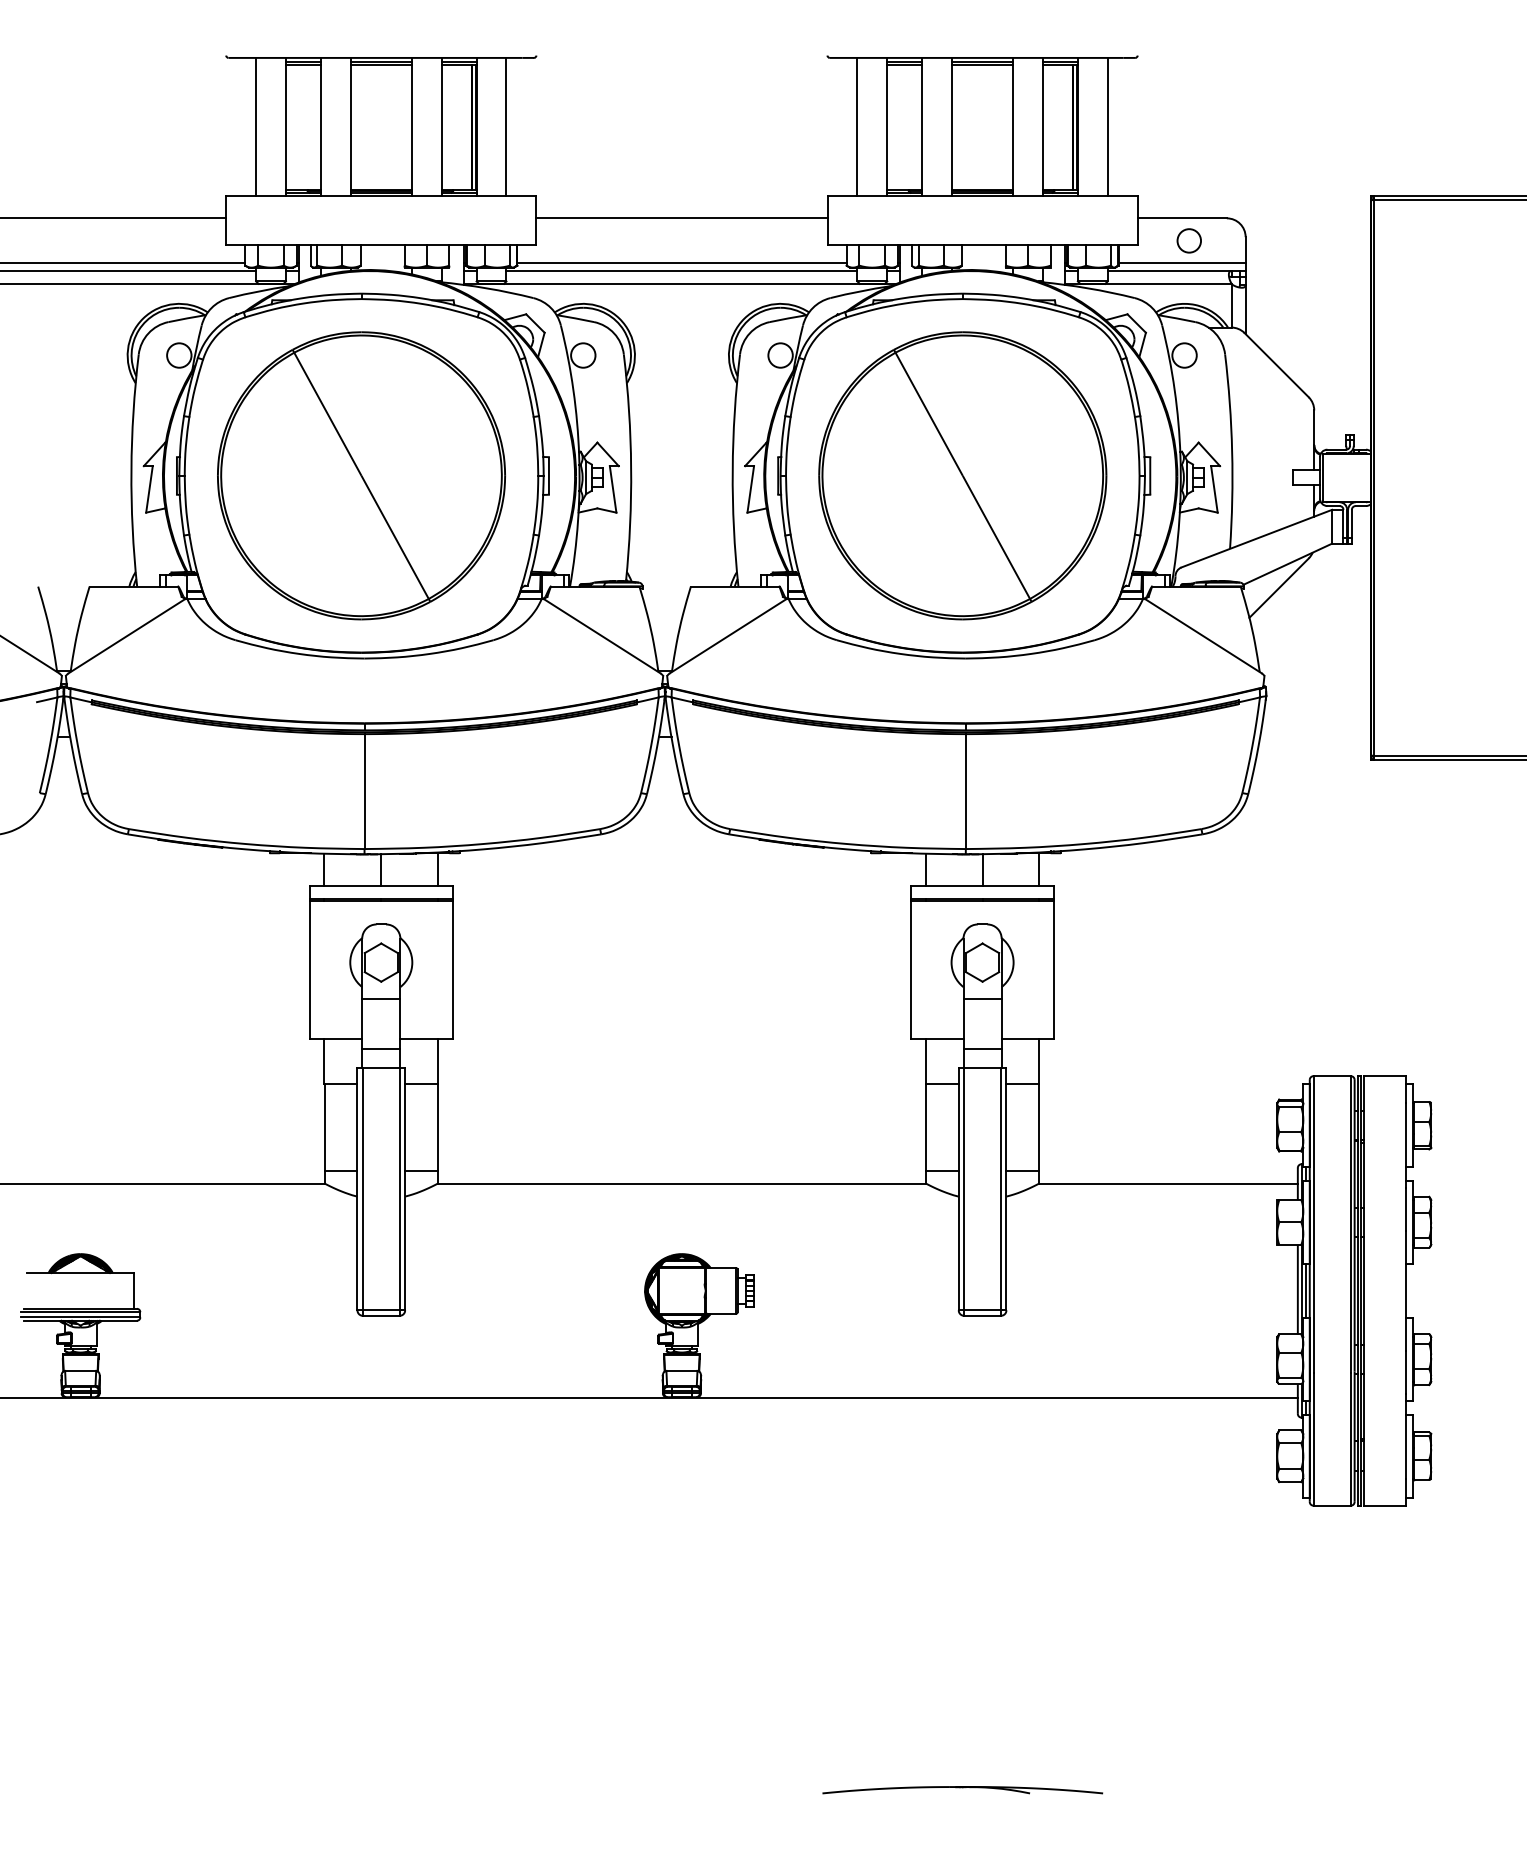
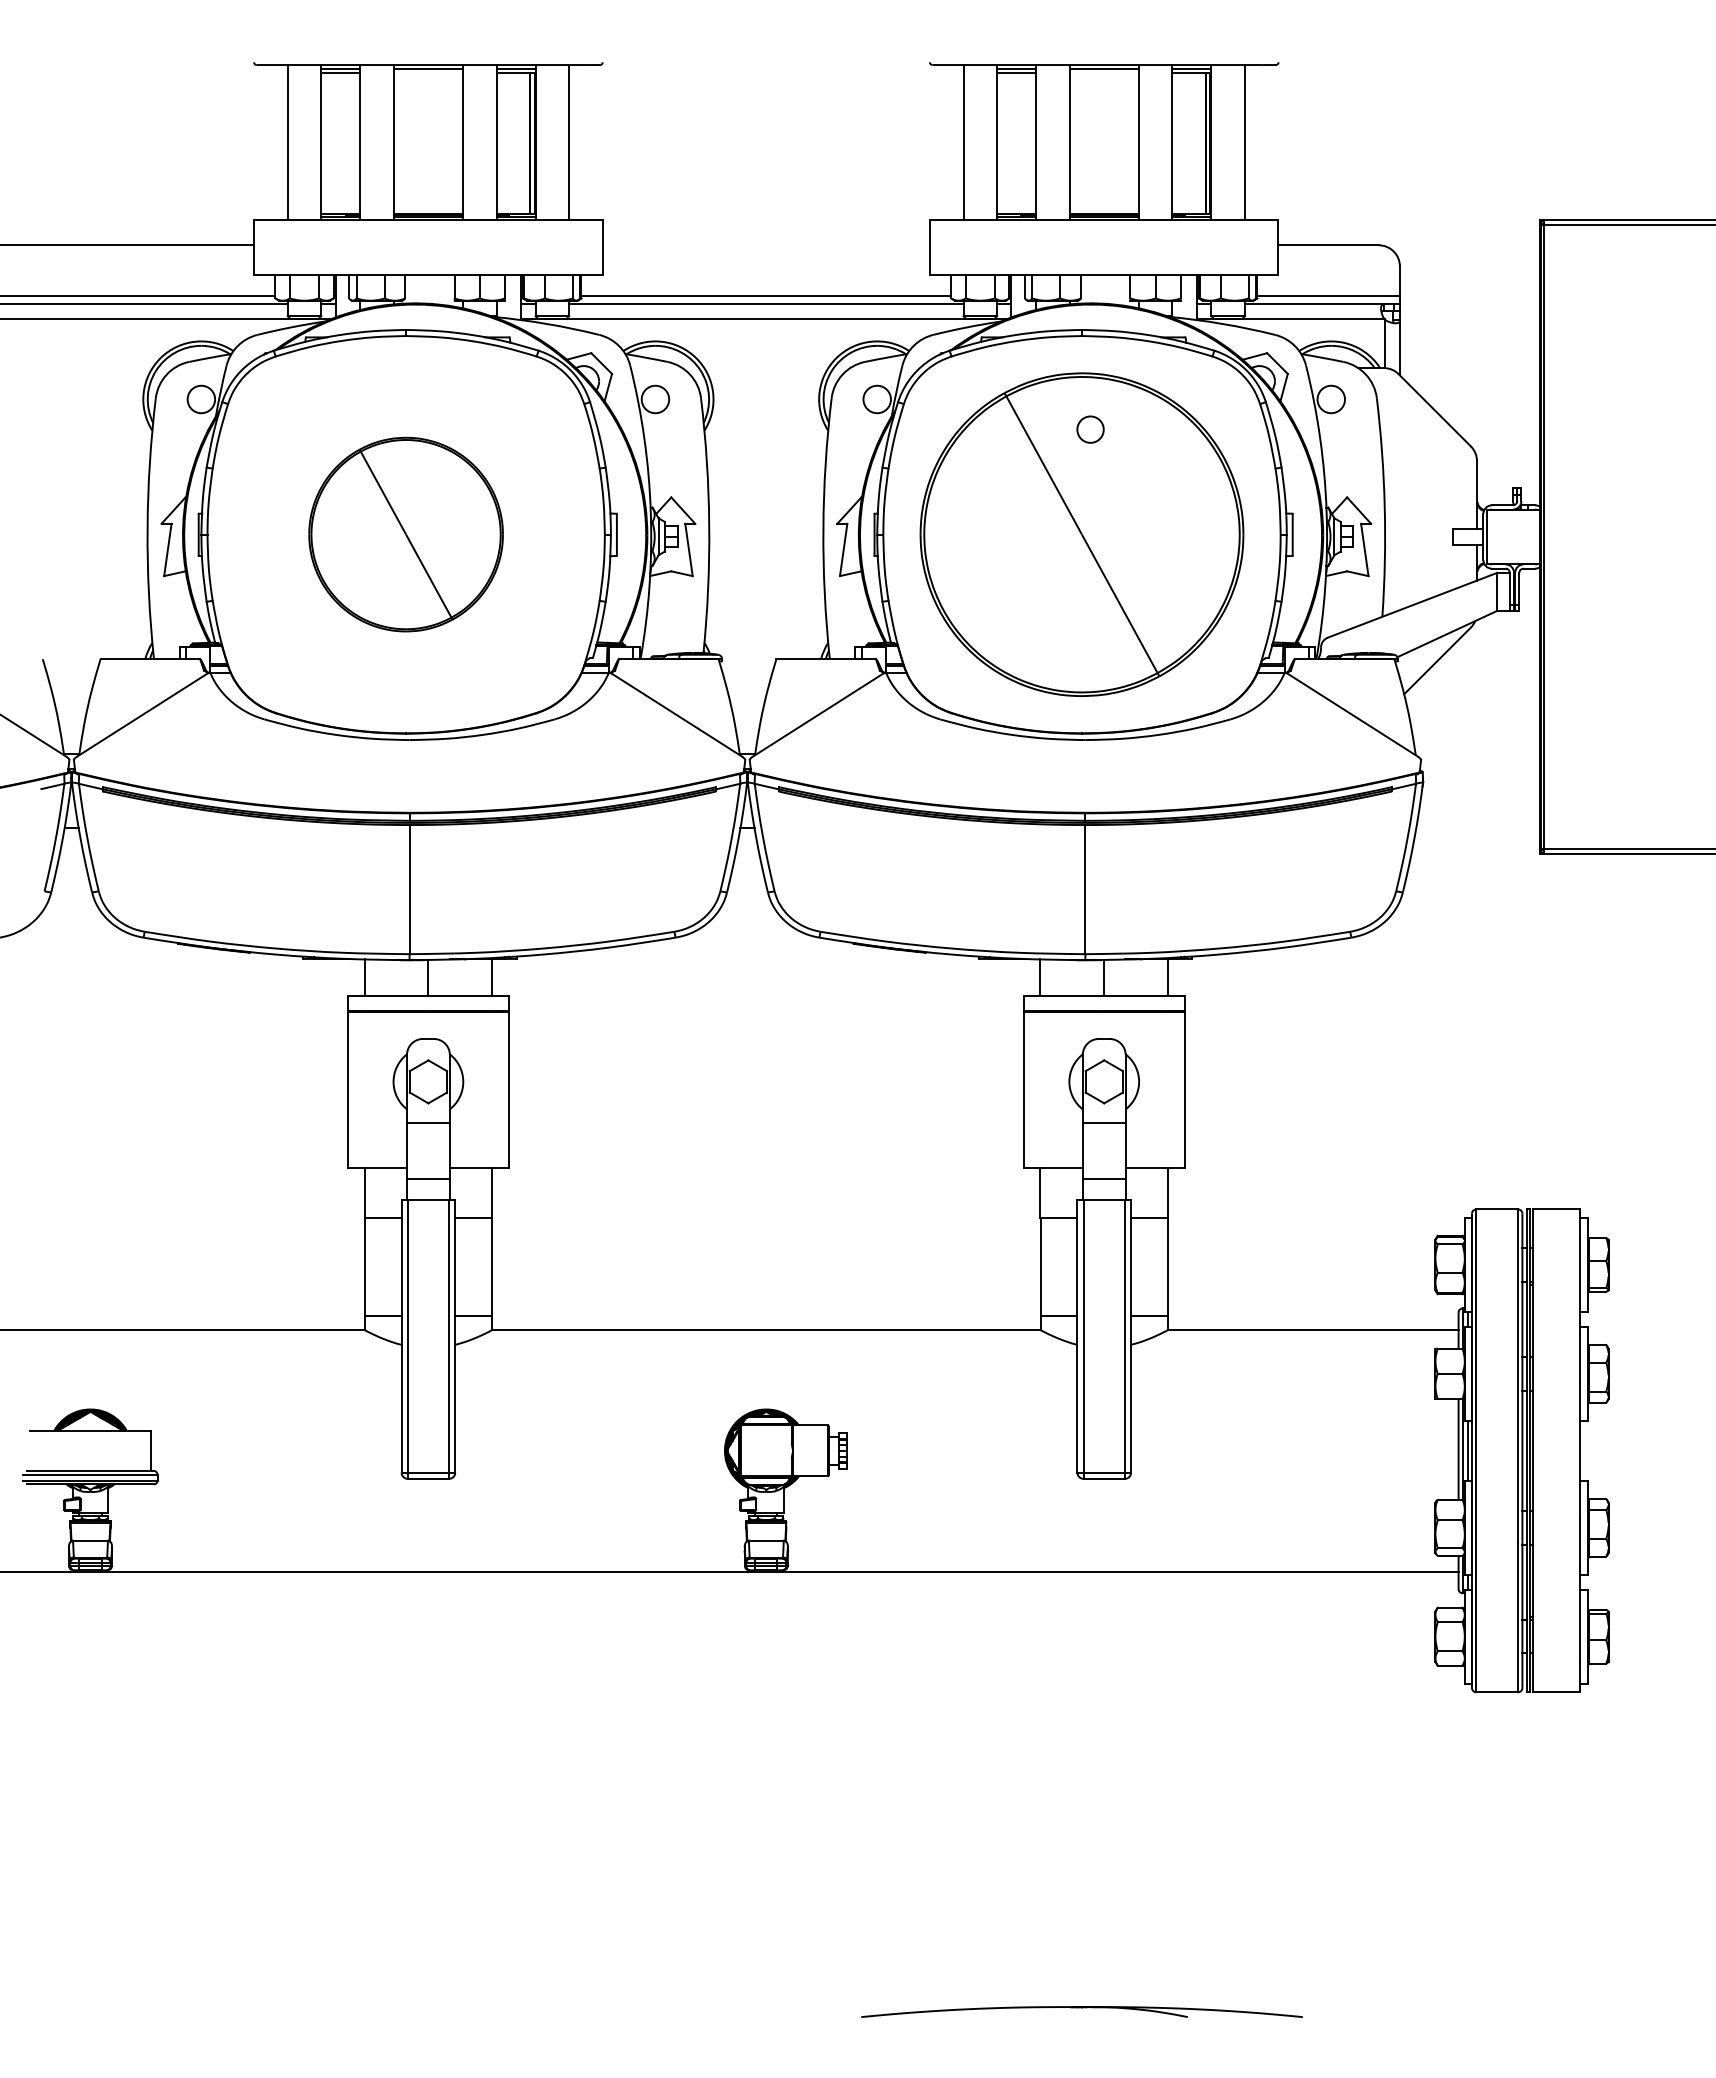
line: (380, 64) -> (427, 72), removed
line: (981, 64) -> (1103, 72), removed
line: (682, 218) -> (766, 245), removed
circle: (1189, 240) -> (1090, 429), moved
part: (360, 475) -> (405, 534), size x0.6
part: (962, 1789) -> (1081, 2011), size x1.4

